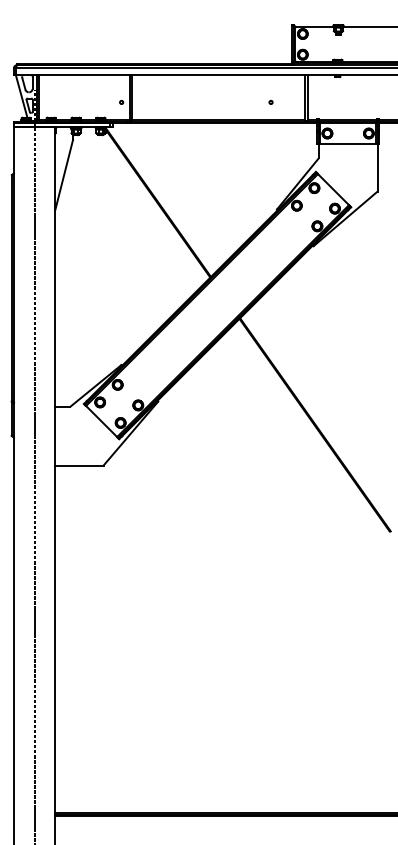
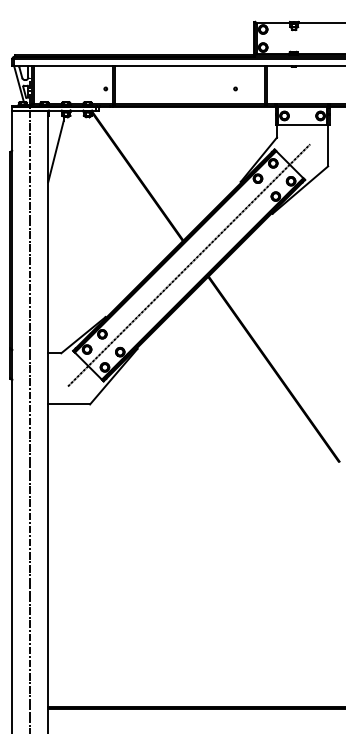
line: (217, 305) -> (189, 265), added

